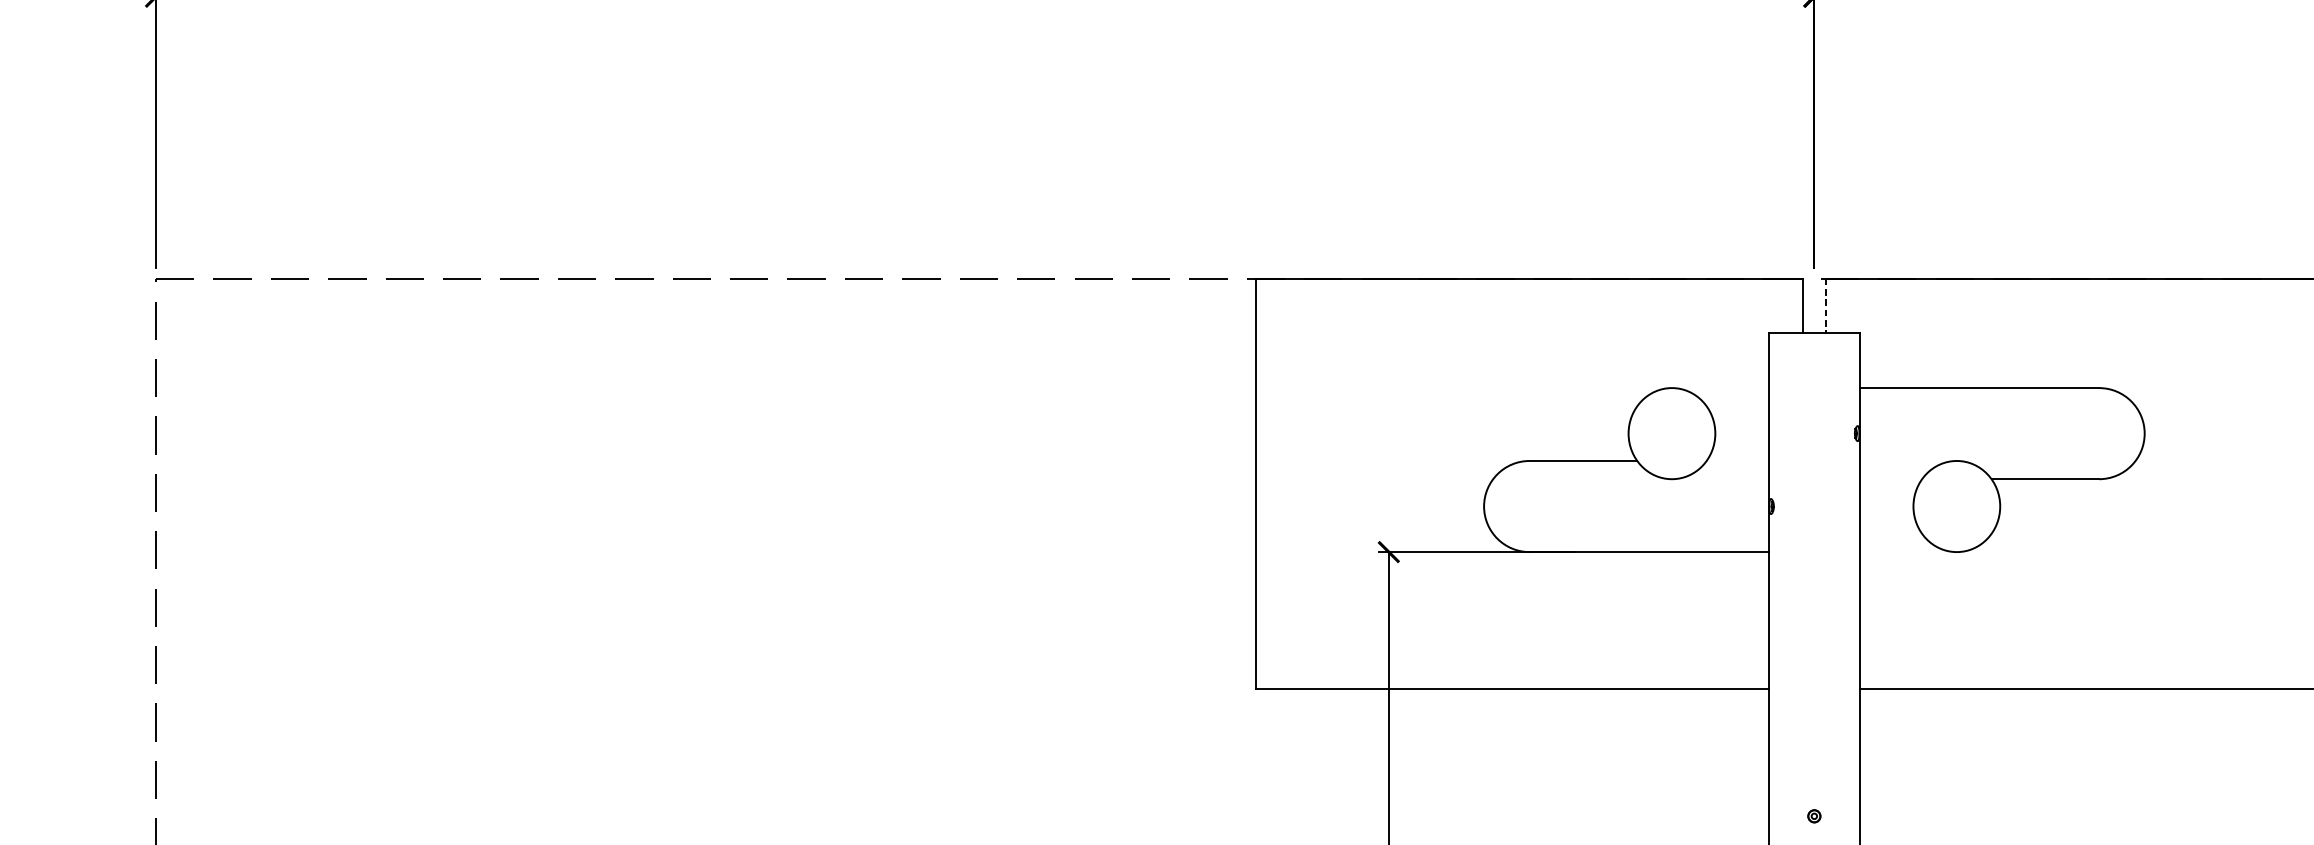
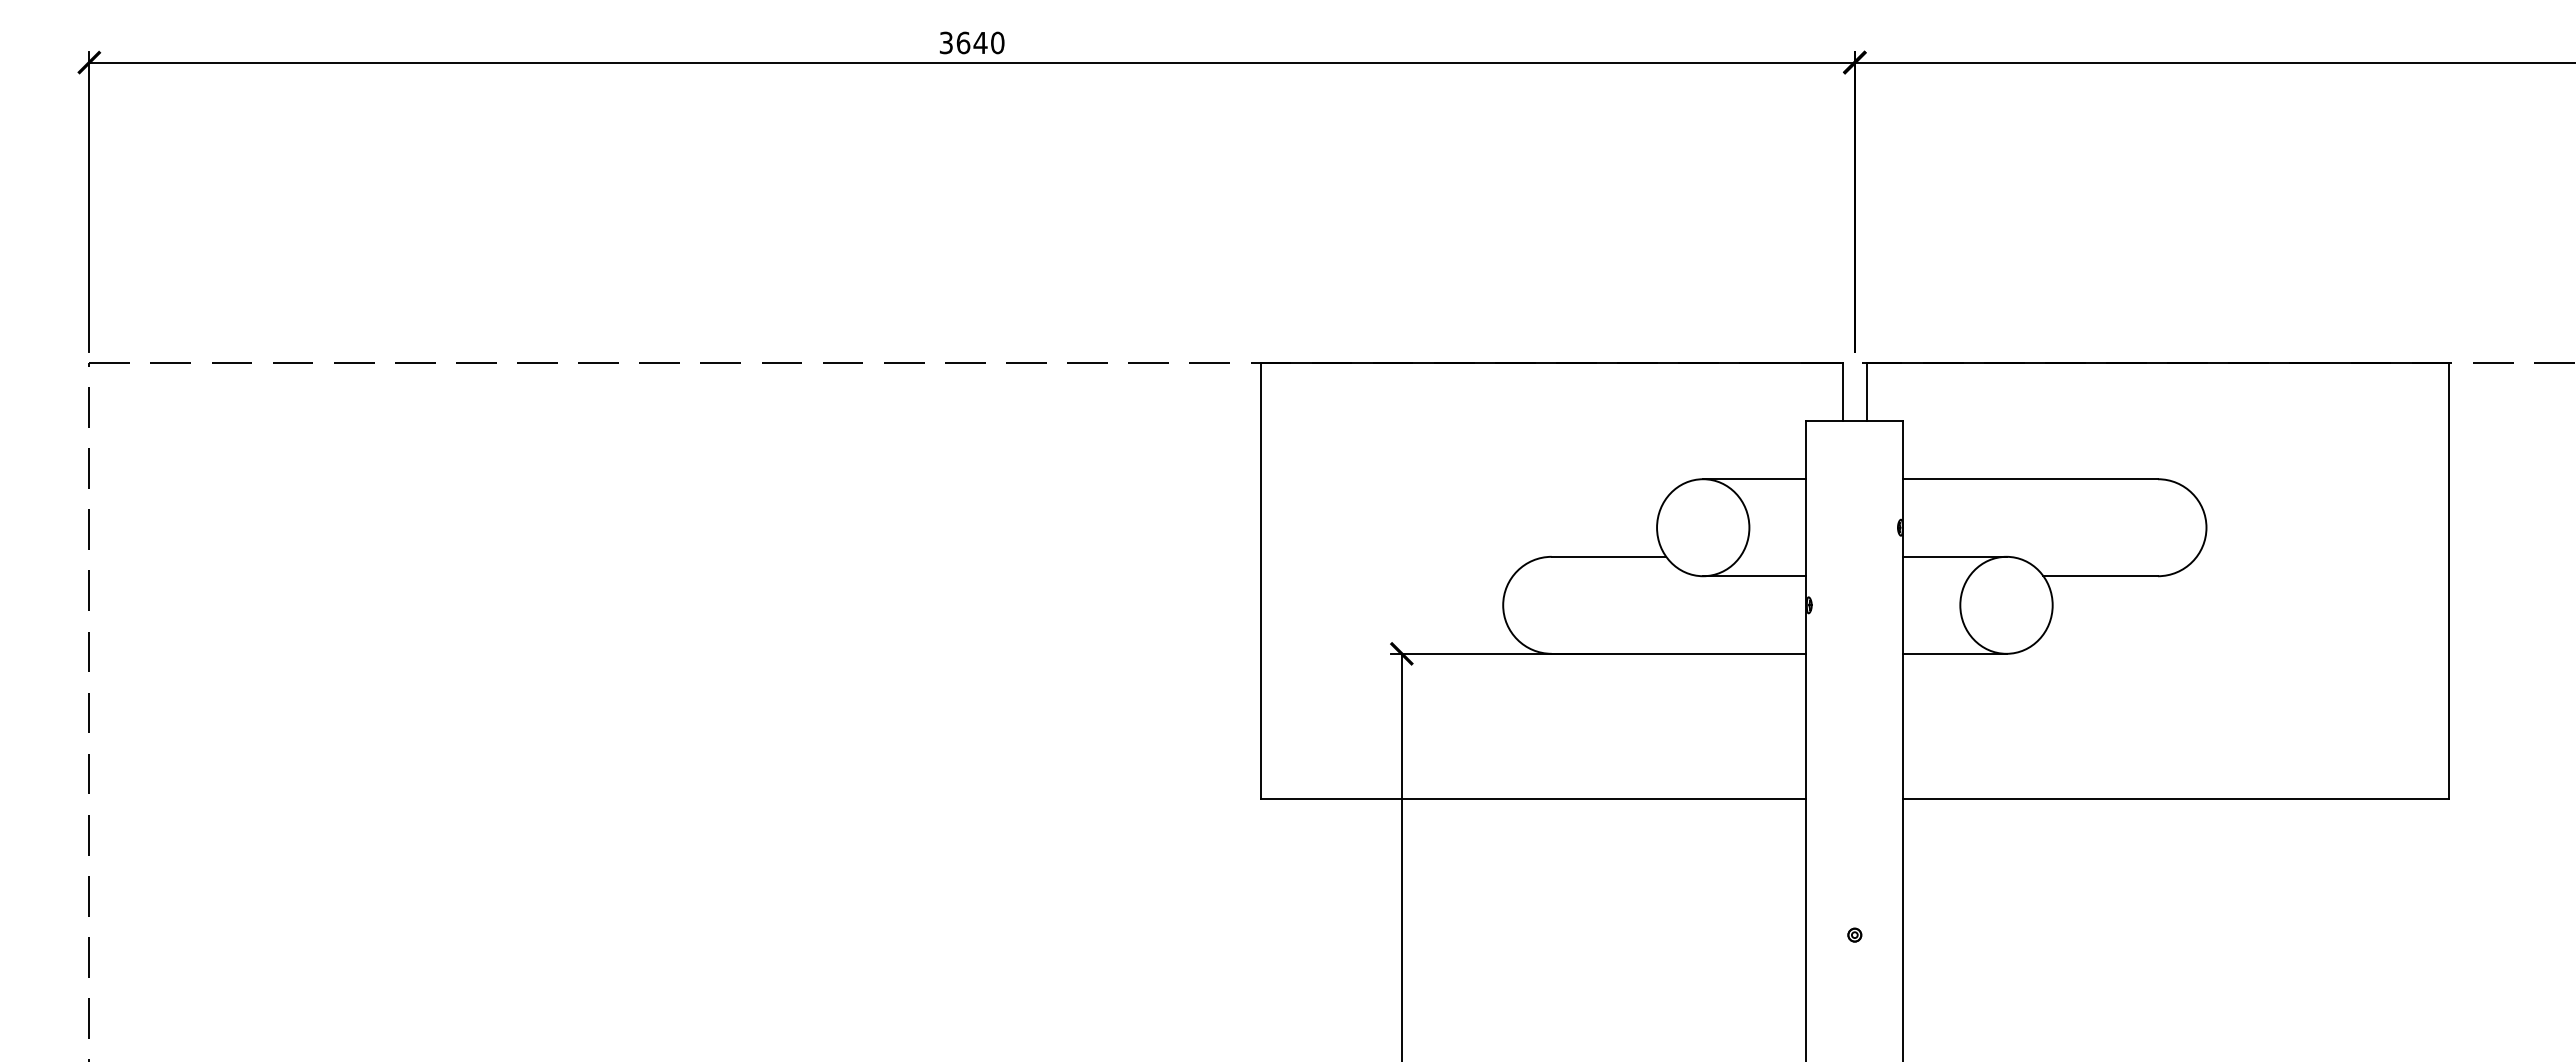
line: (1825, 306) -> (1866, 392), dashed -> solid
line: (1720, 388) -> (1754, 479), added
line: (1907, 460) -> (1954, 556), added
line: (1720, 479) -> (1754, 576), added
line: (1907, 551) -> (1954, 653), added

